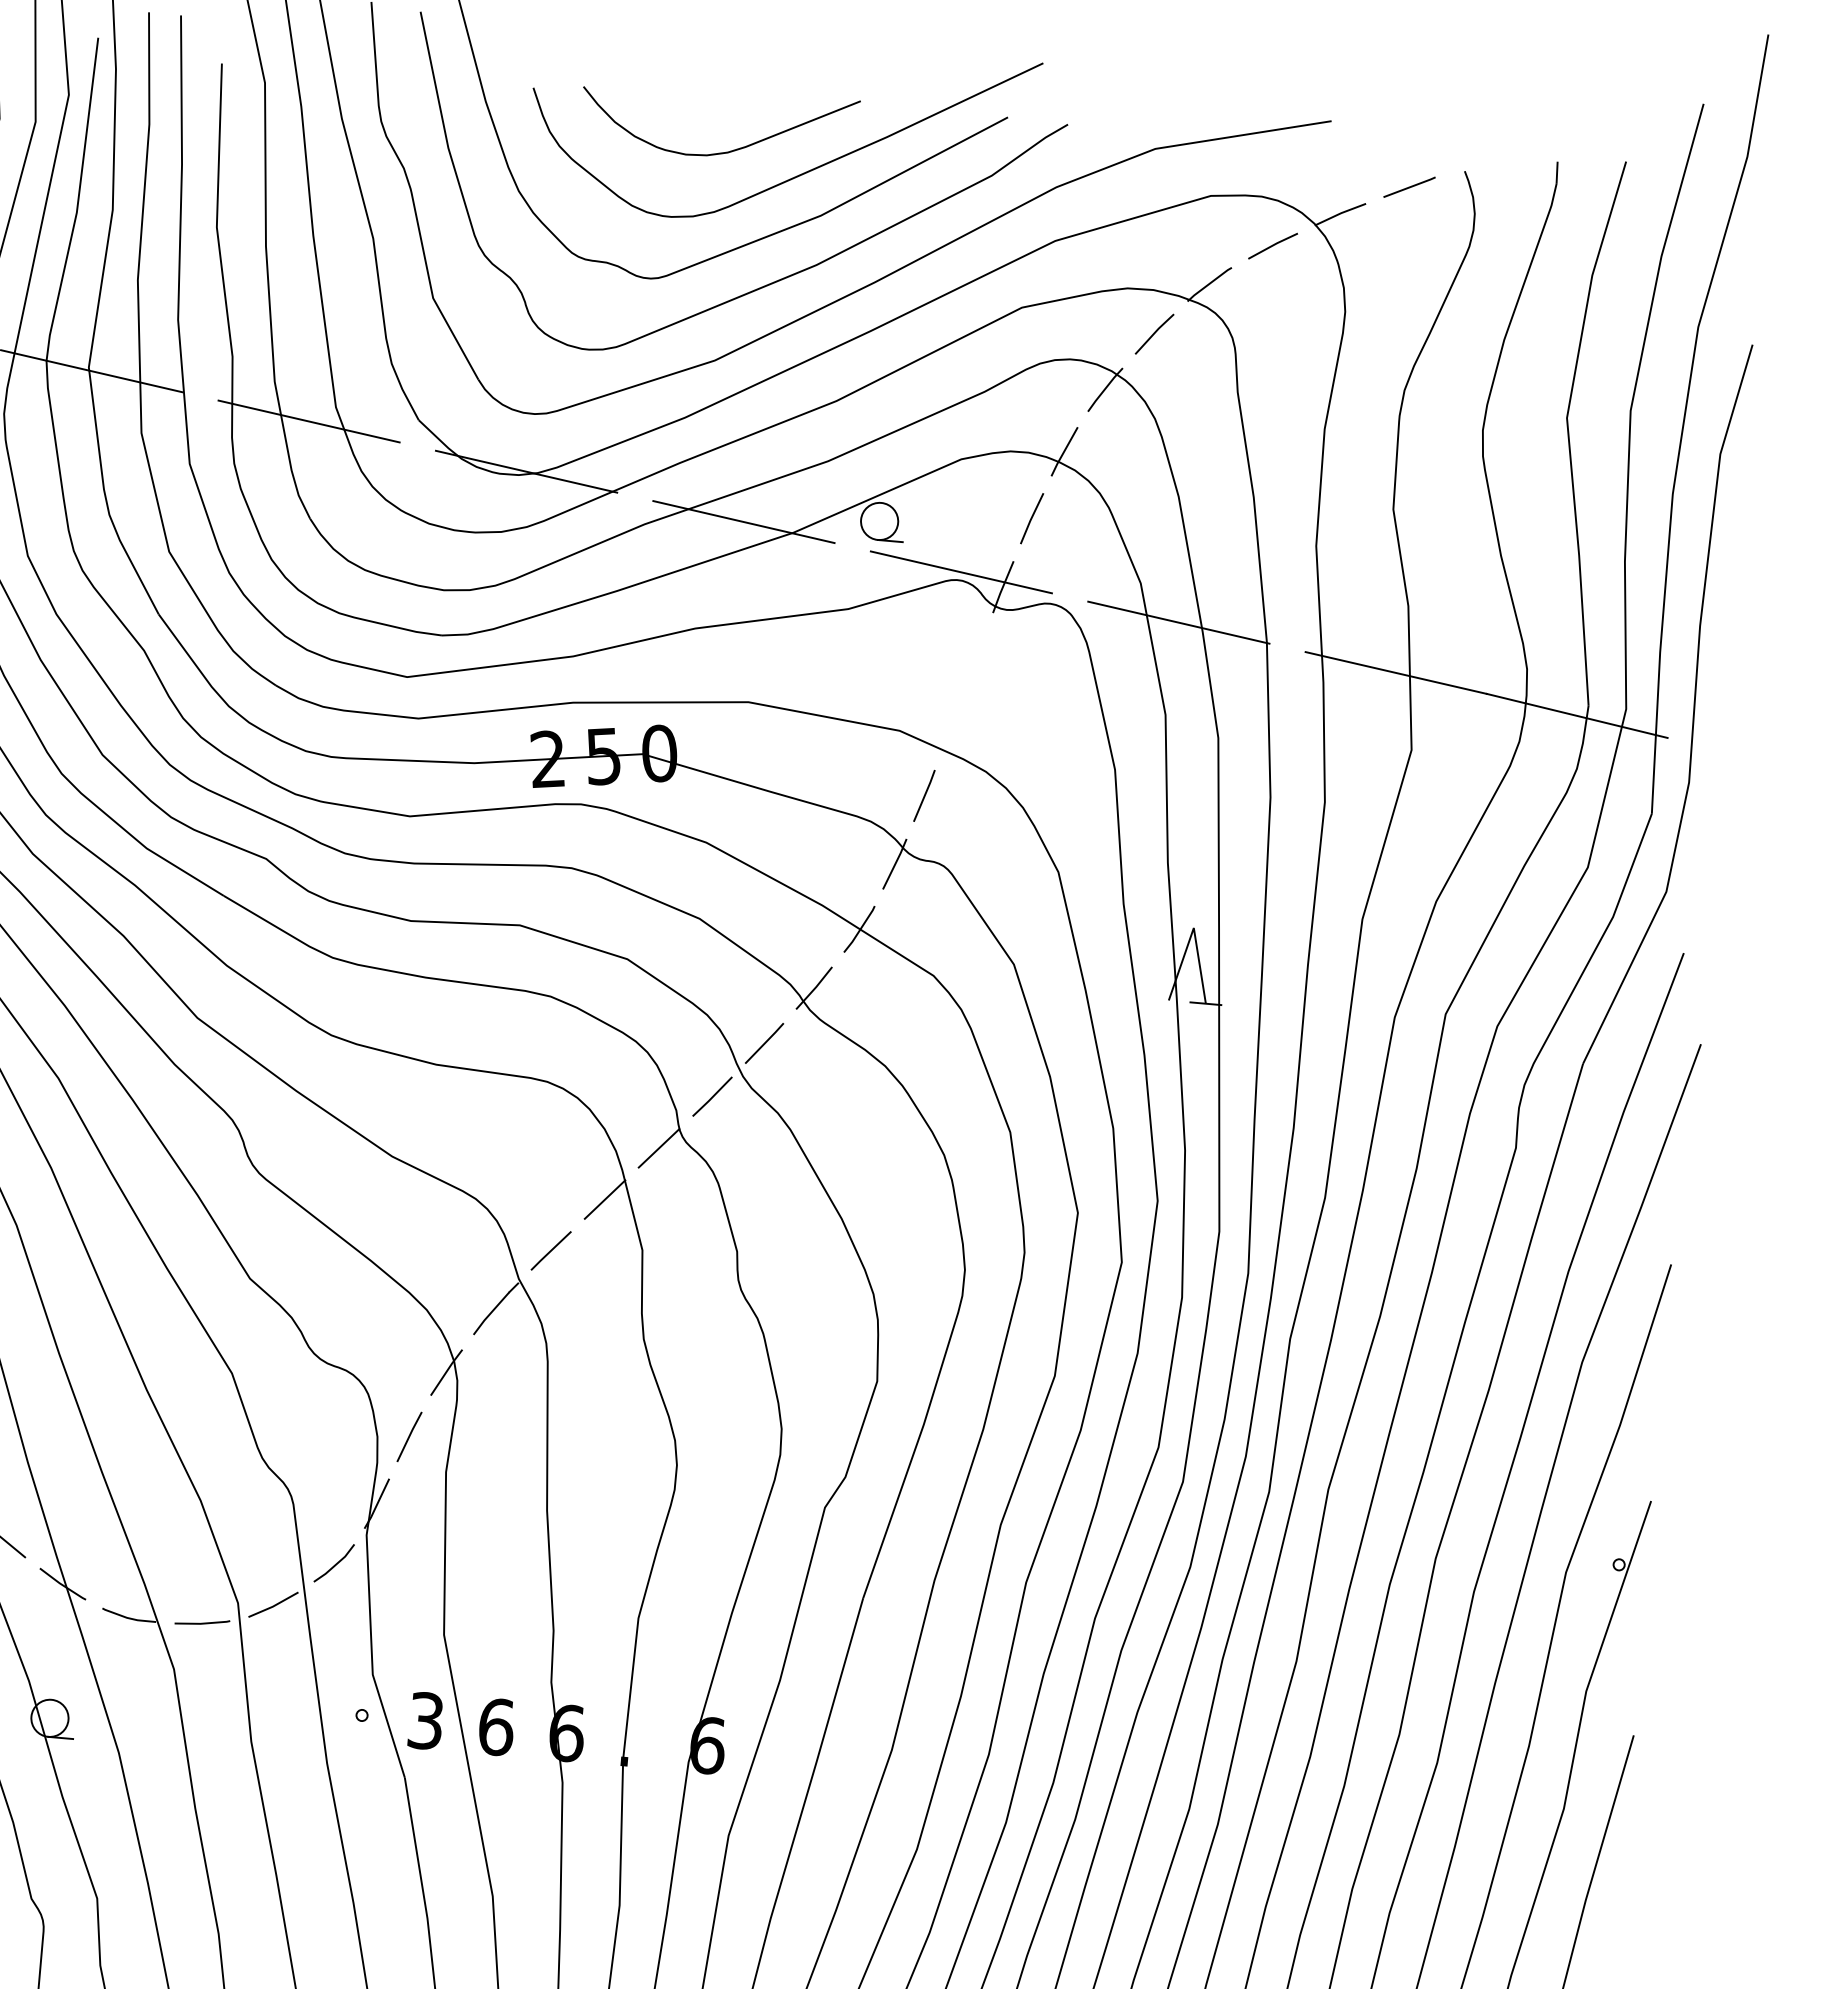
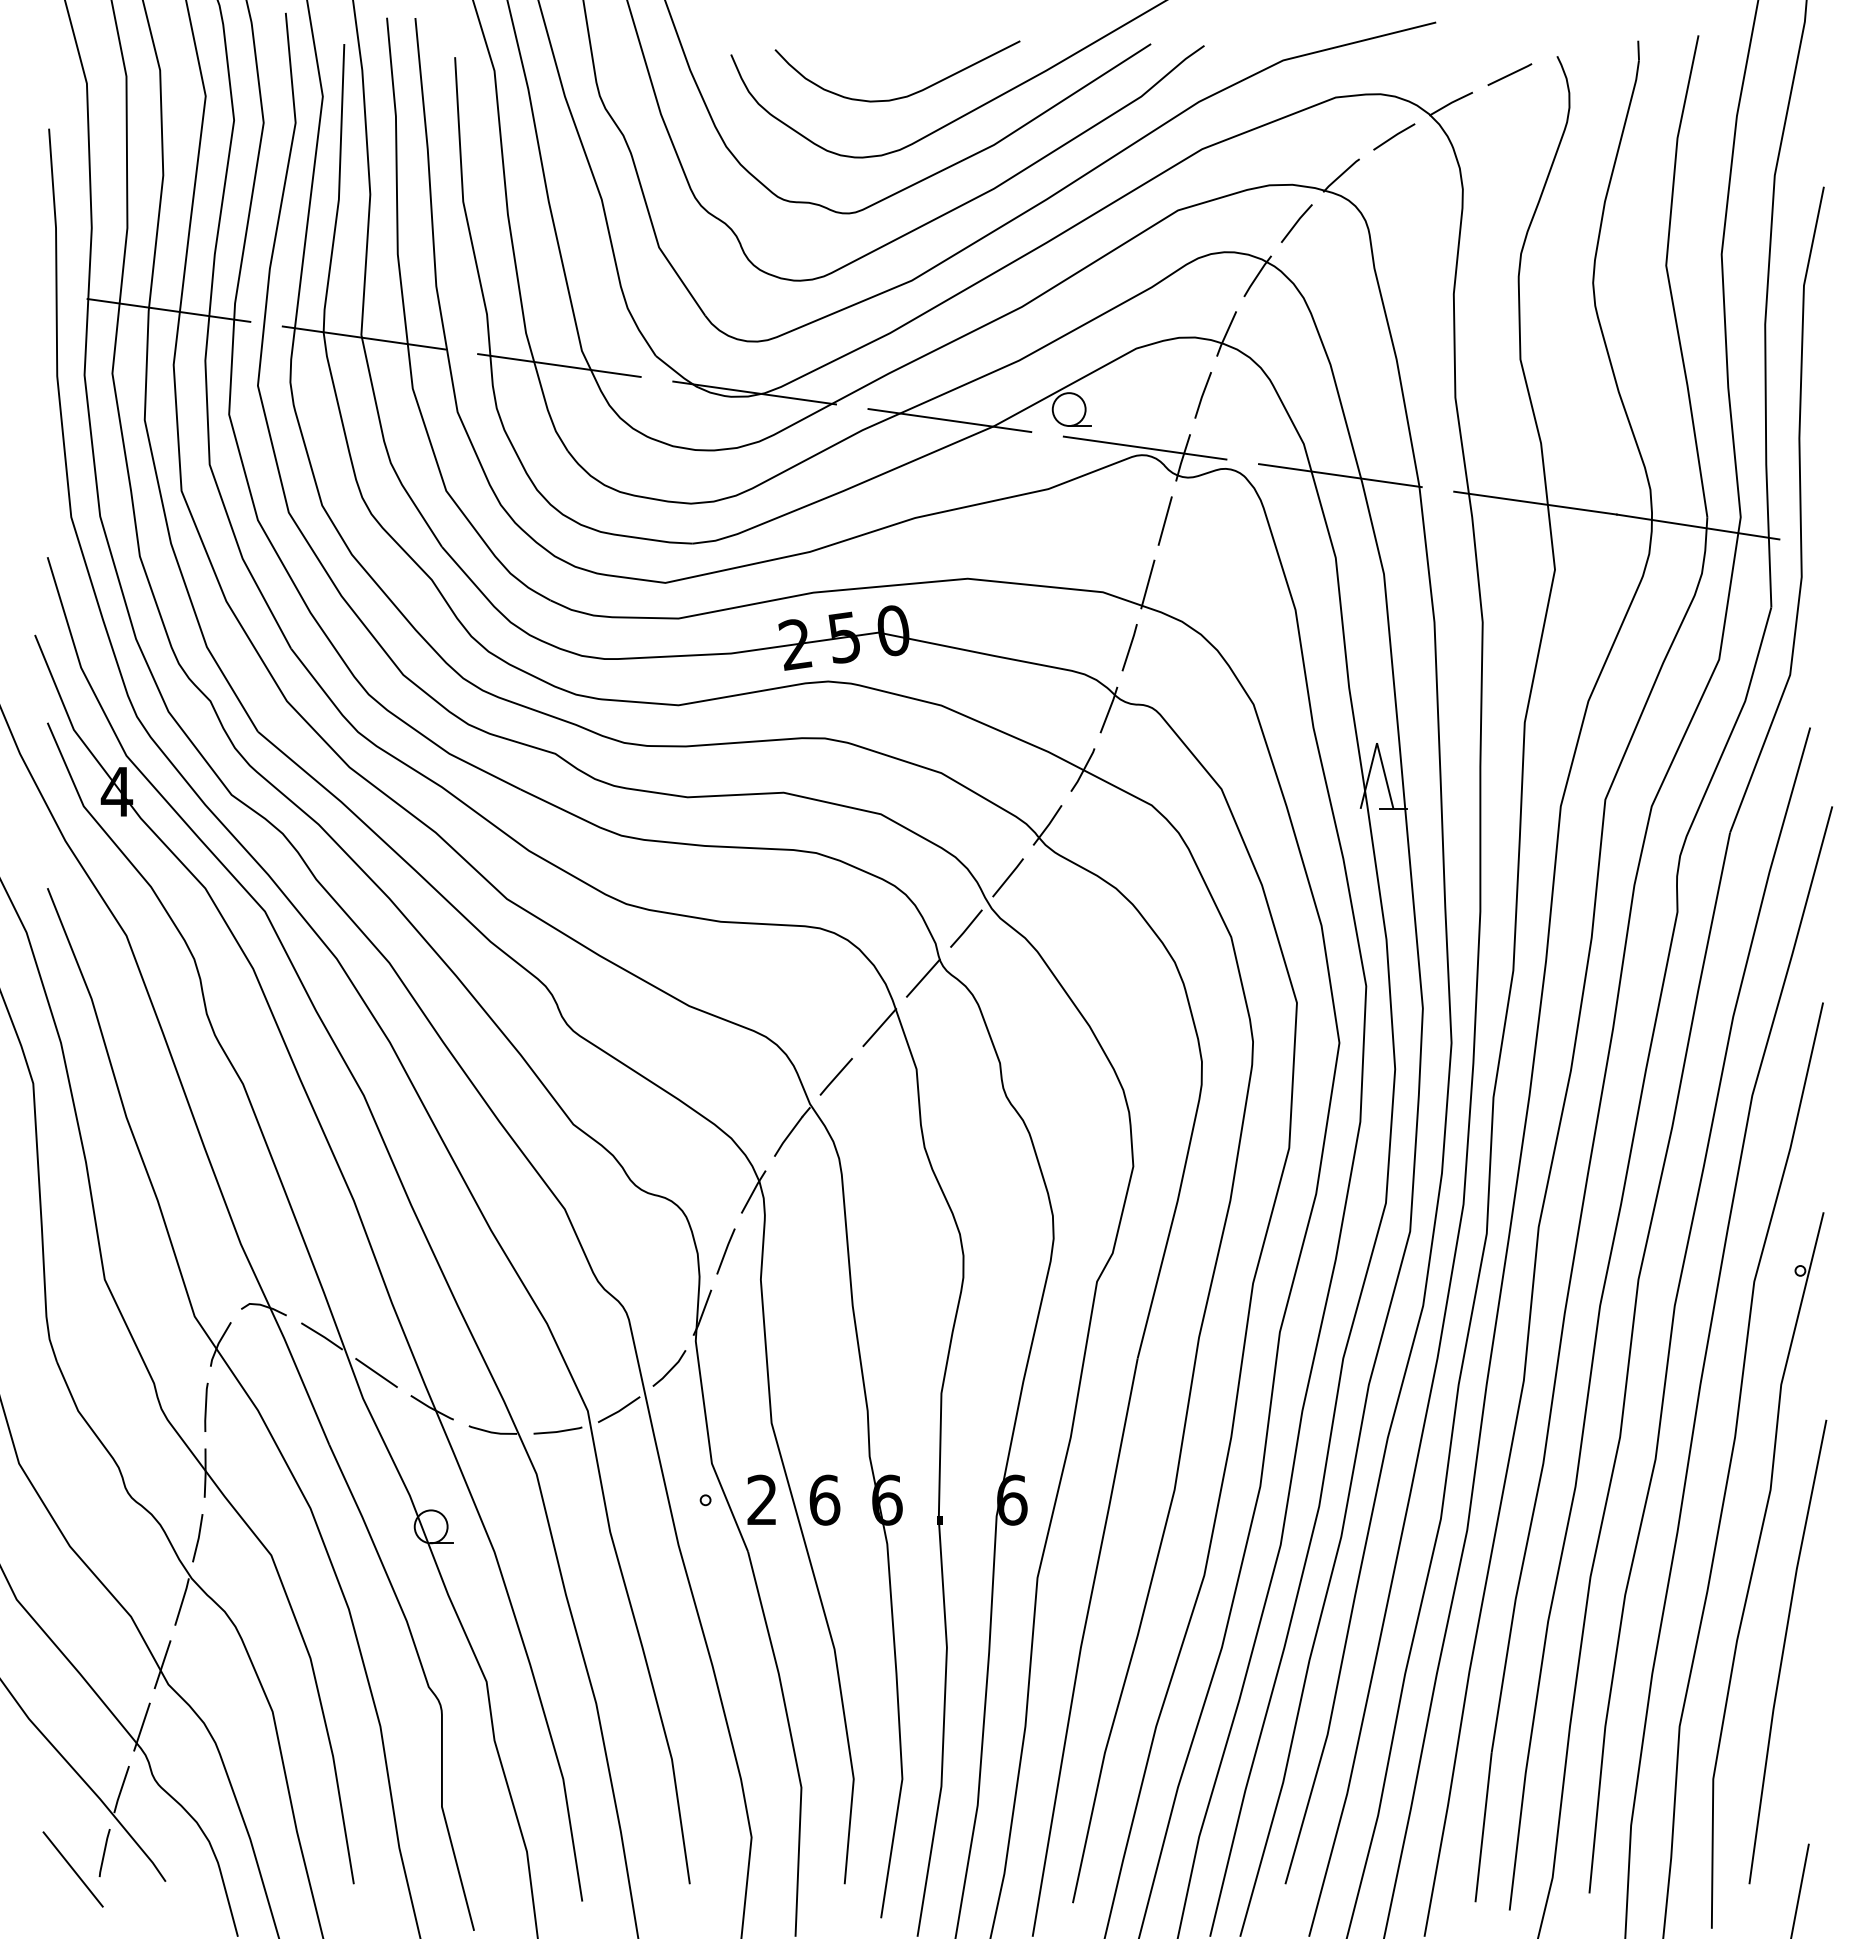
line: (976, 655) -> (1164, 520), added
line: (950, 726) -> (1147, 584), added
text: (425, 1720) -> (761, 1499), 3 -> 2

